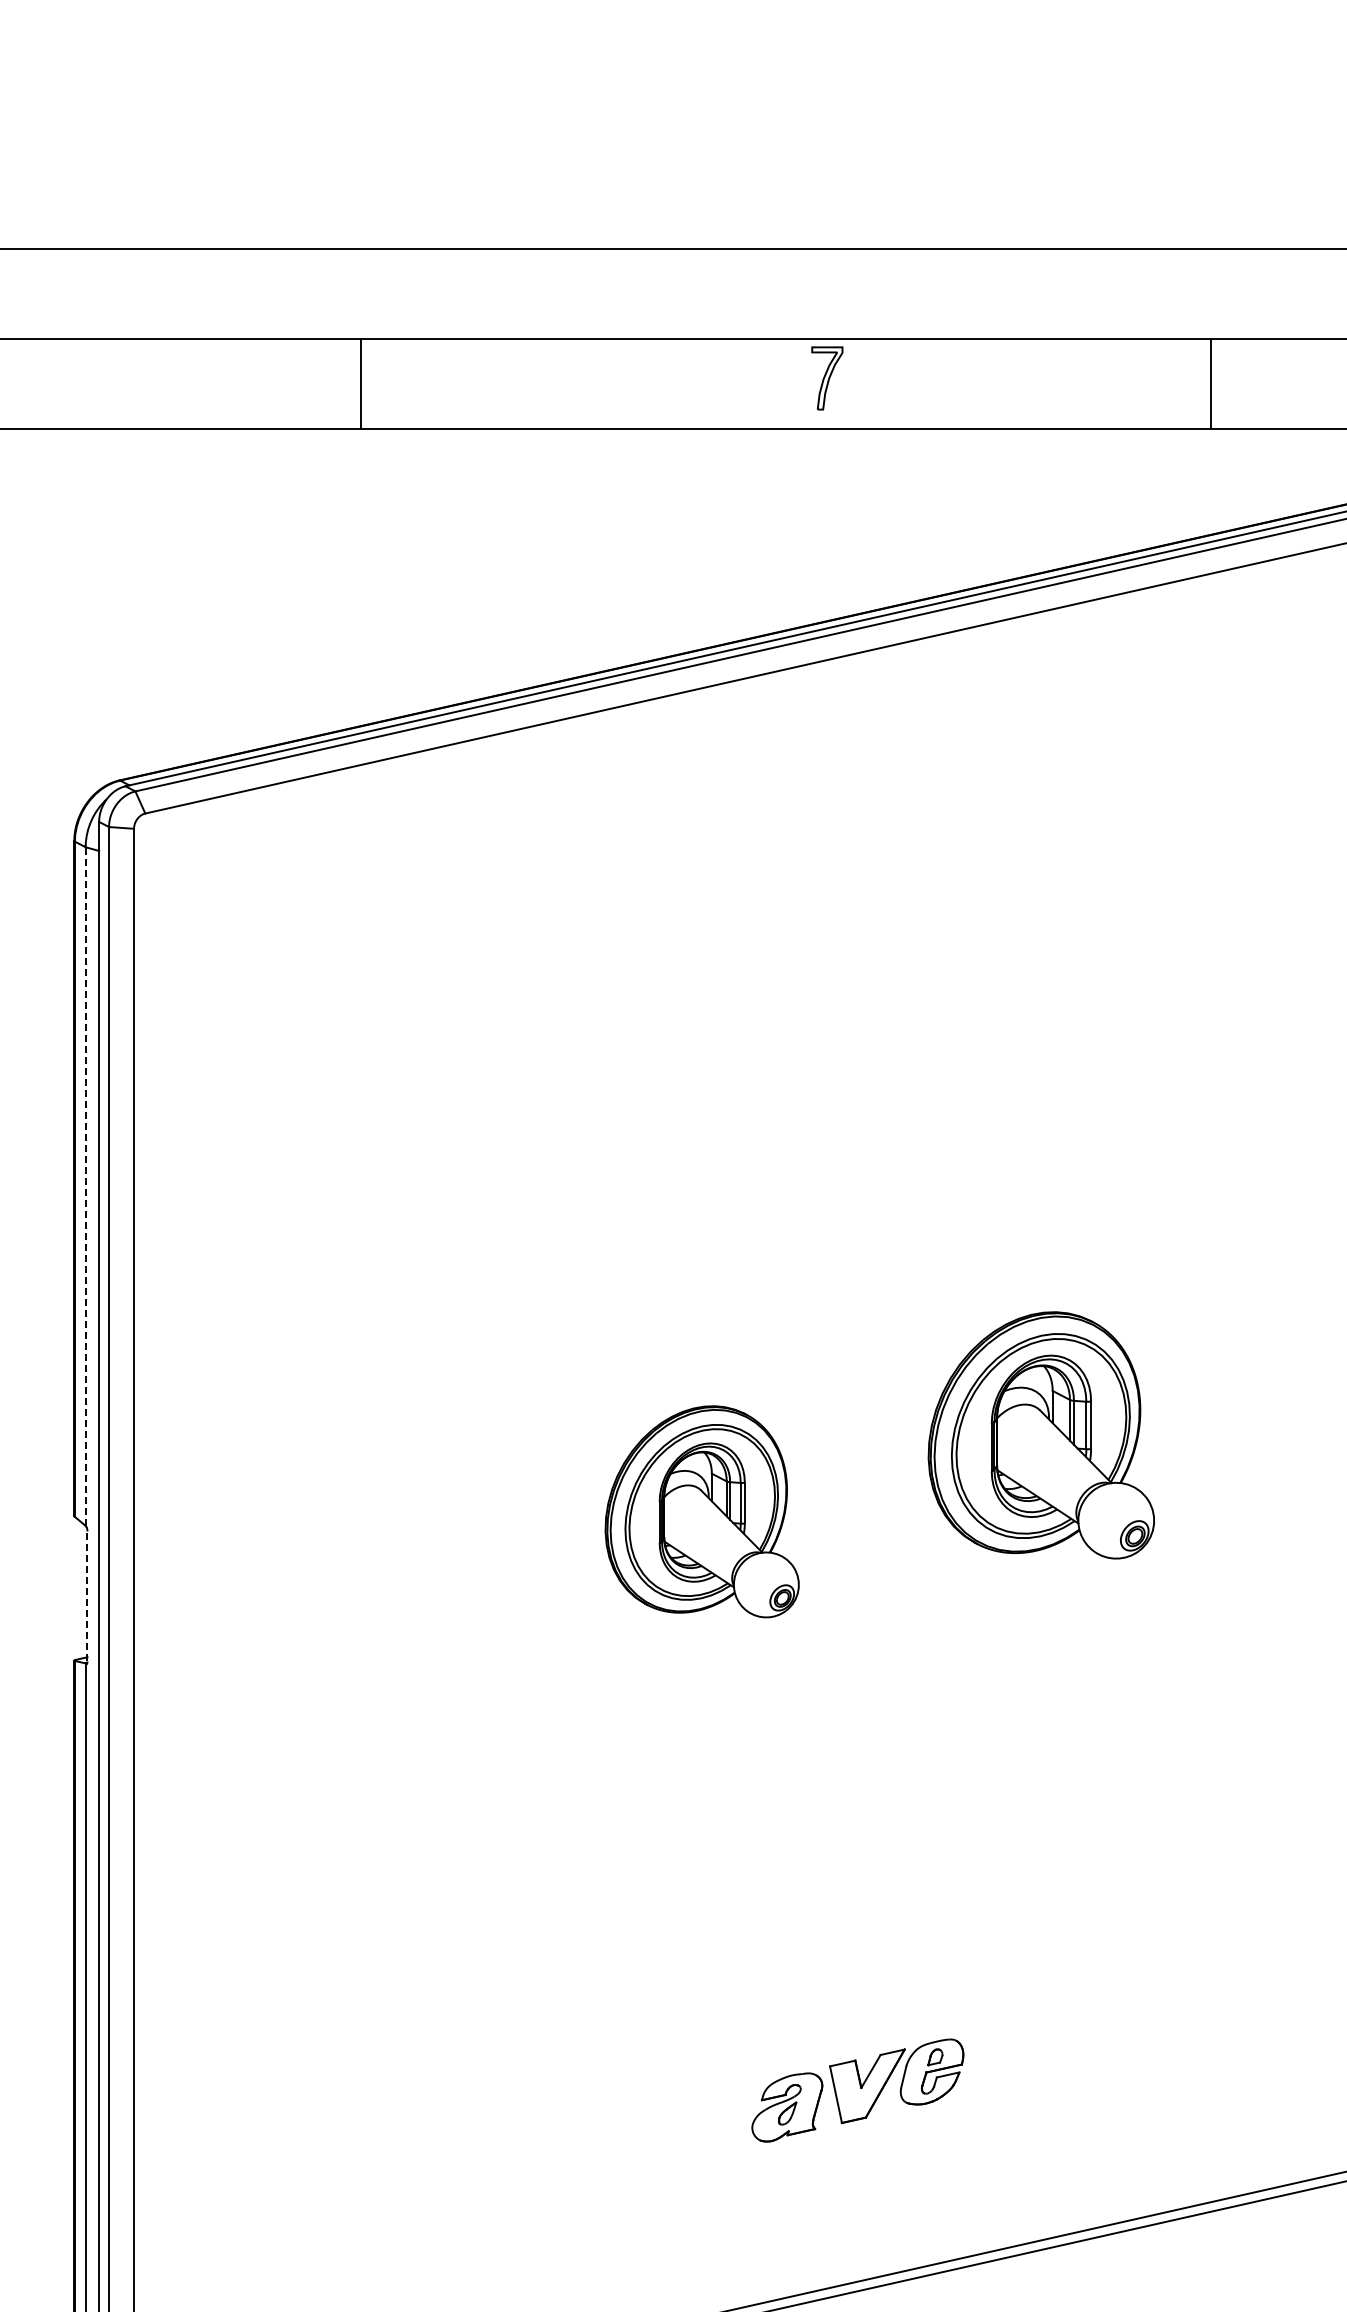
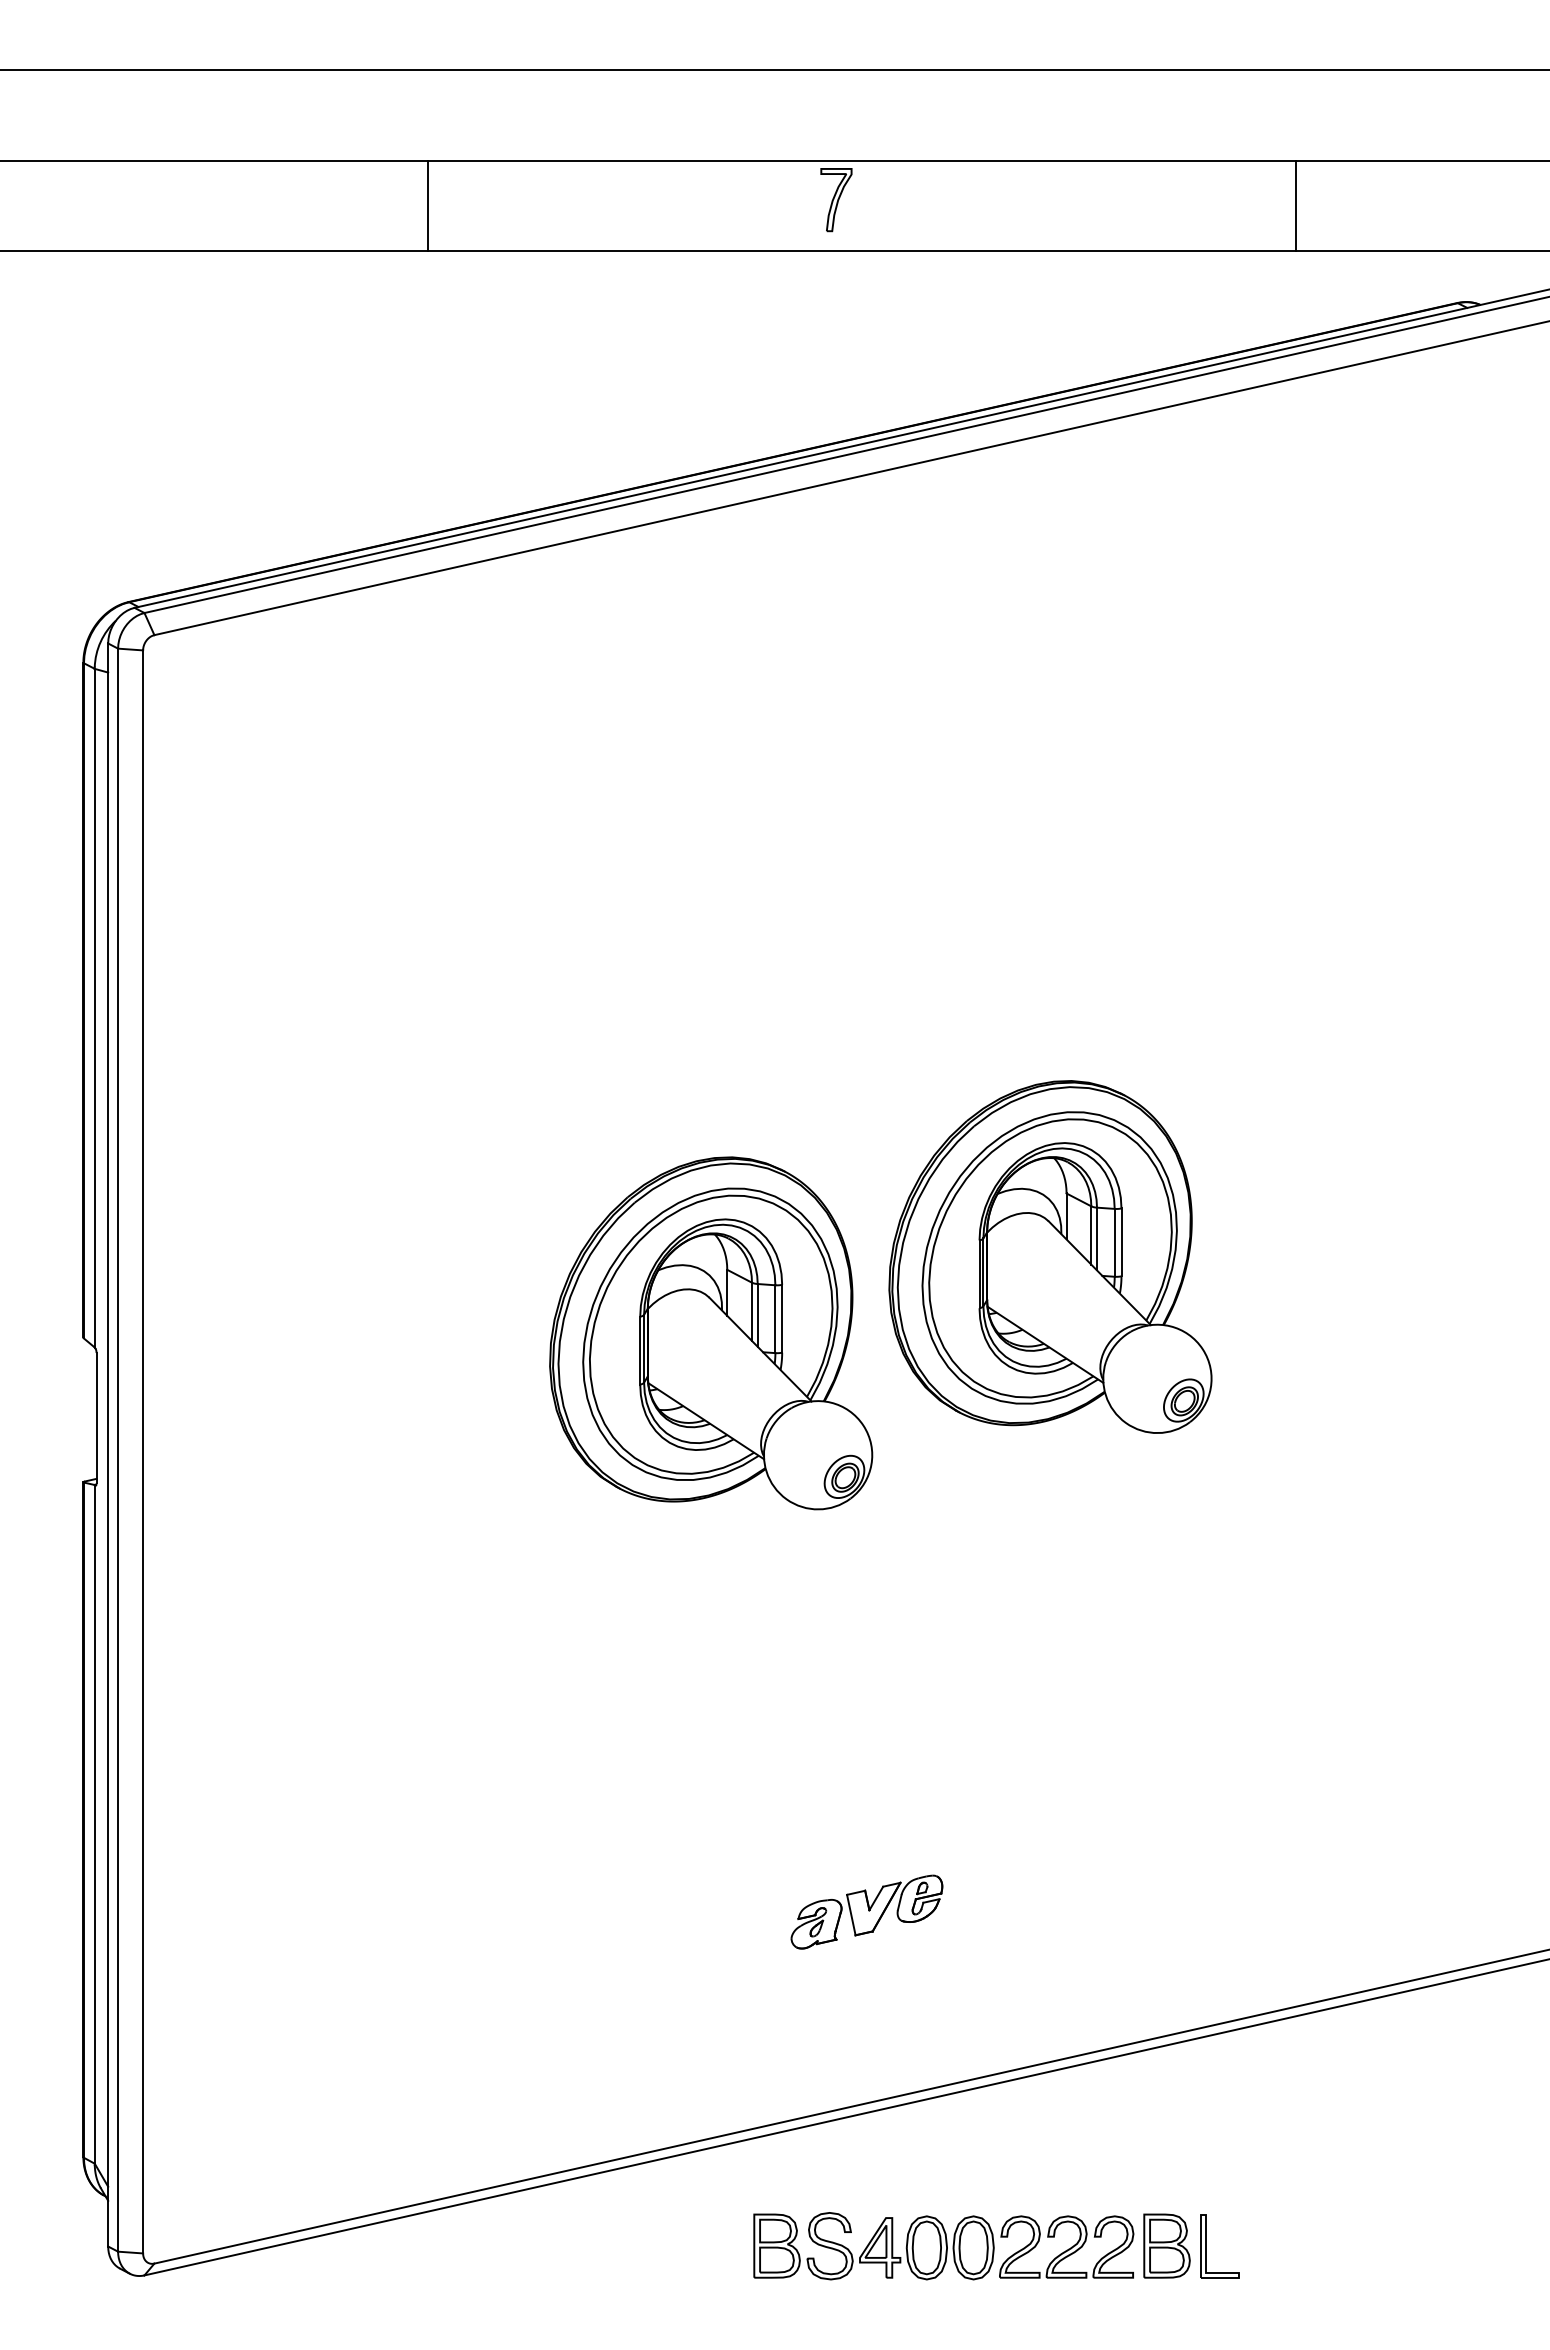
line: (360, 383) -> (427, 205), moved
line: (1211, 383) -> (1296, 205), moved
line: (85, 1185) -> (94, 1007), dashed -> solid
part: (1041, 1434) -> (1050, 1256), size x1.43
part: (702, 1511) -> (711, 1333), size x1.67
line: (87, 1595) -> (96, 1417), dashed -> solid
part: (857, 2089) -> (866, 1911), size x0.71

